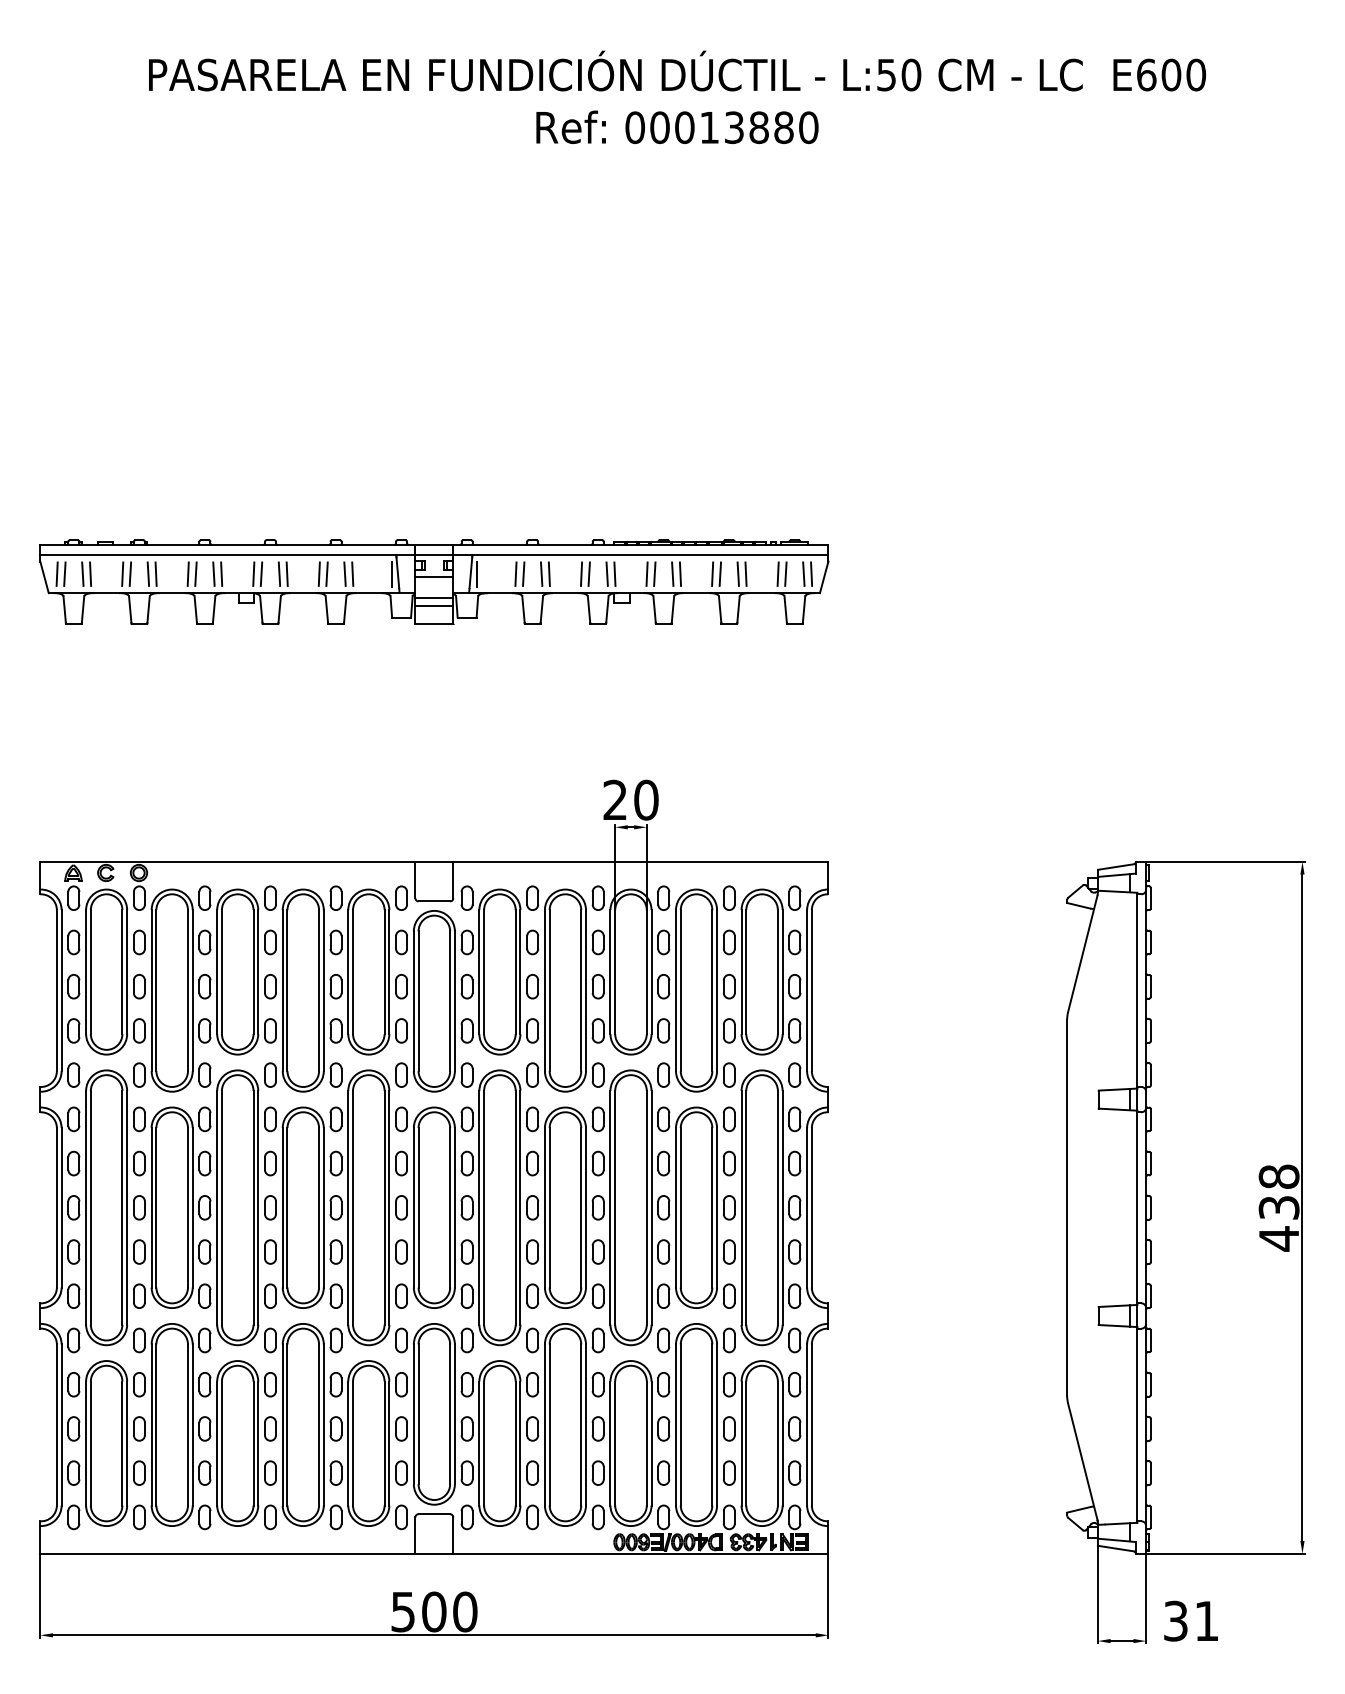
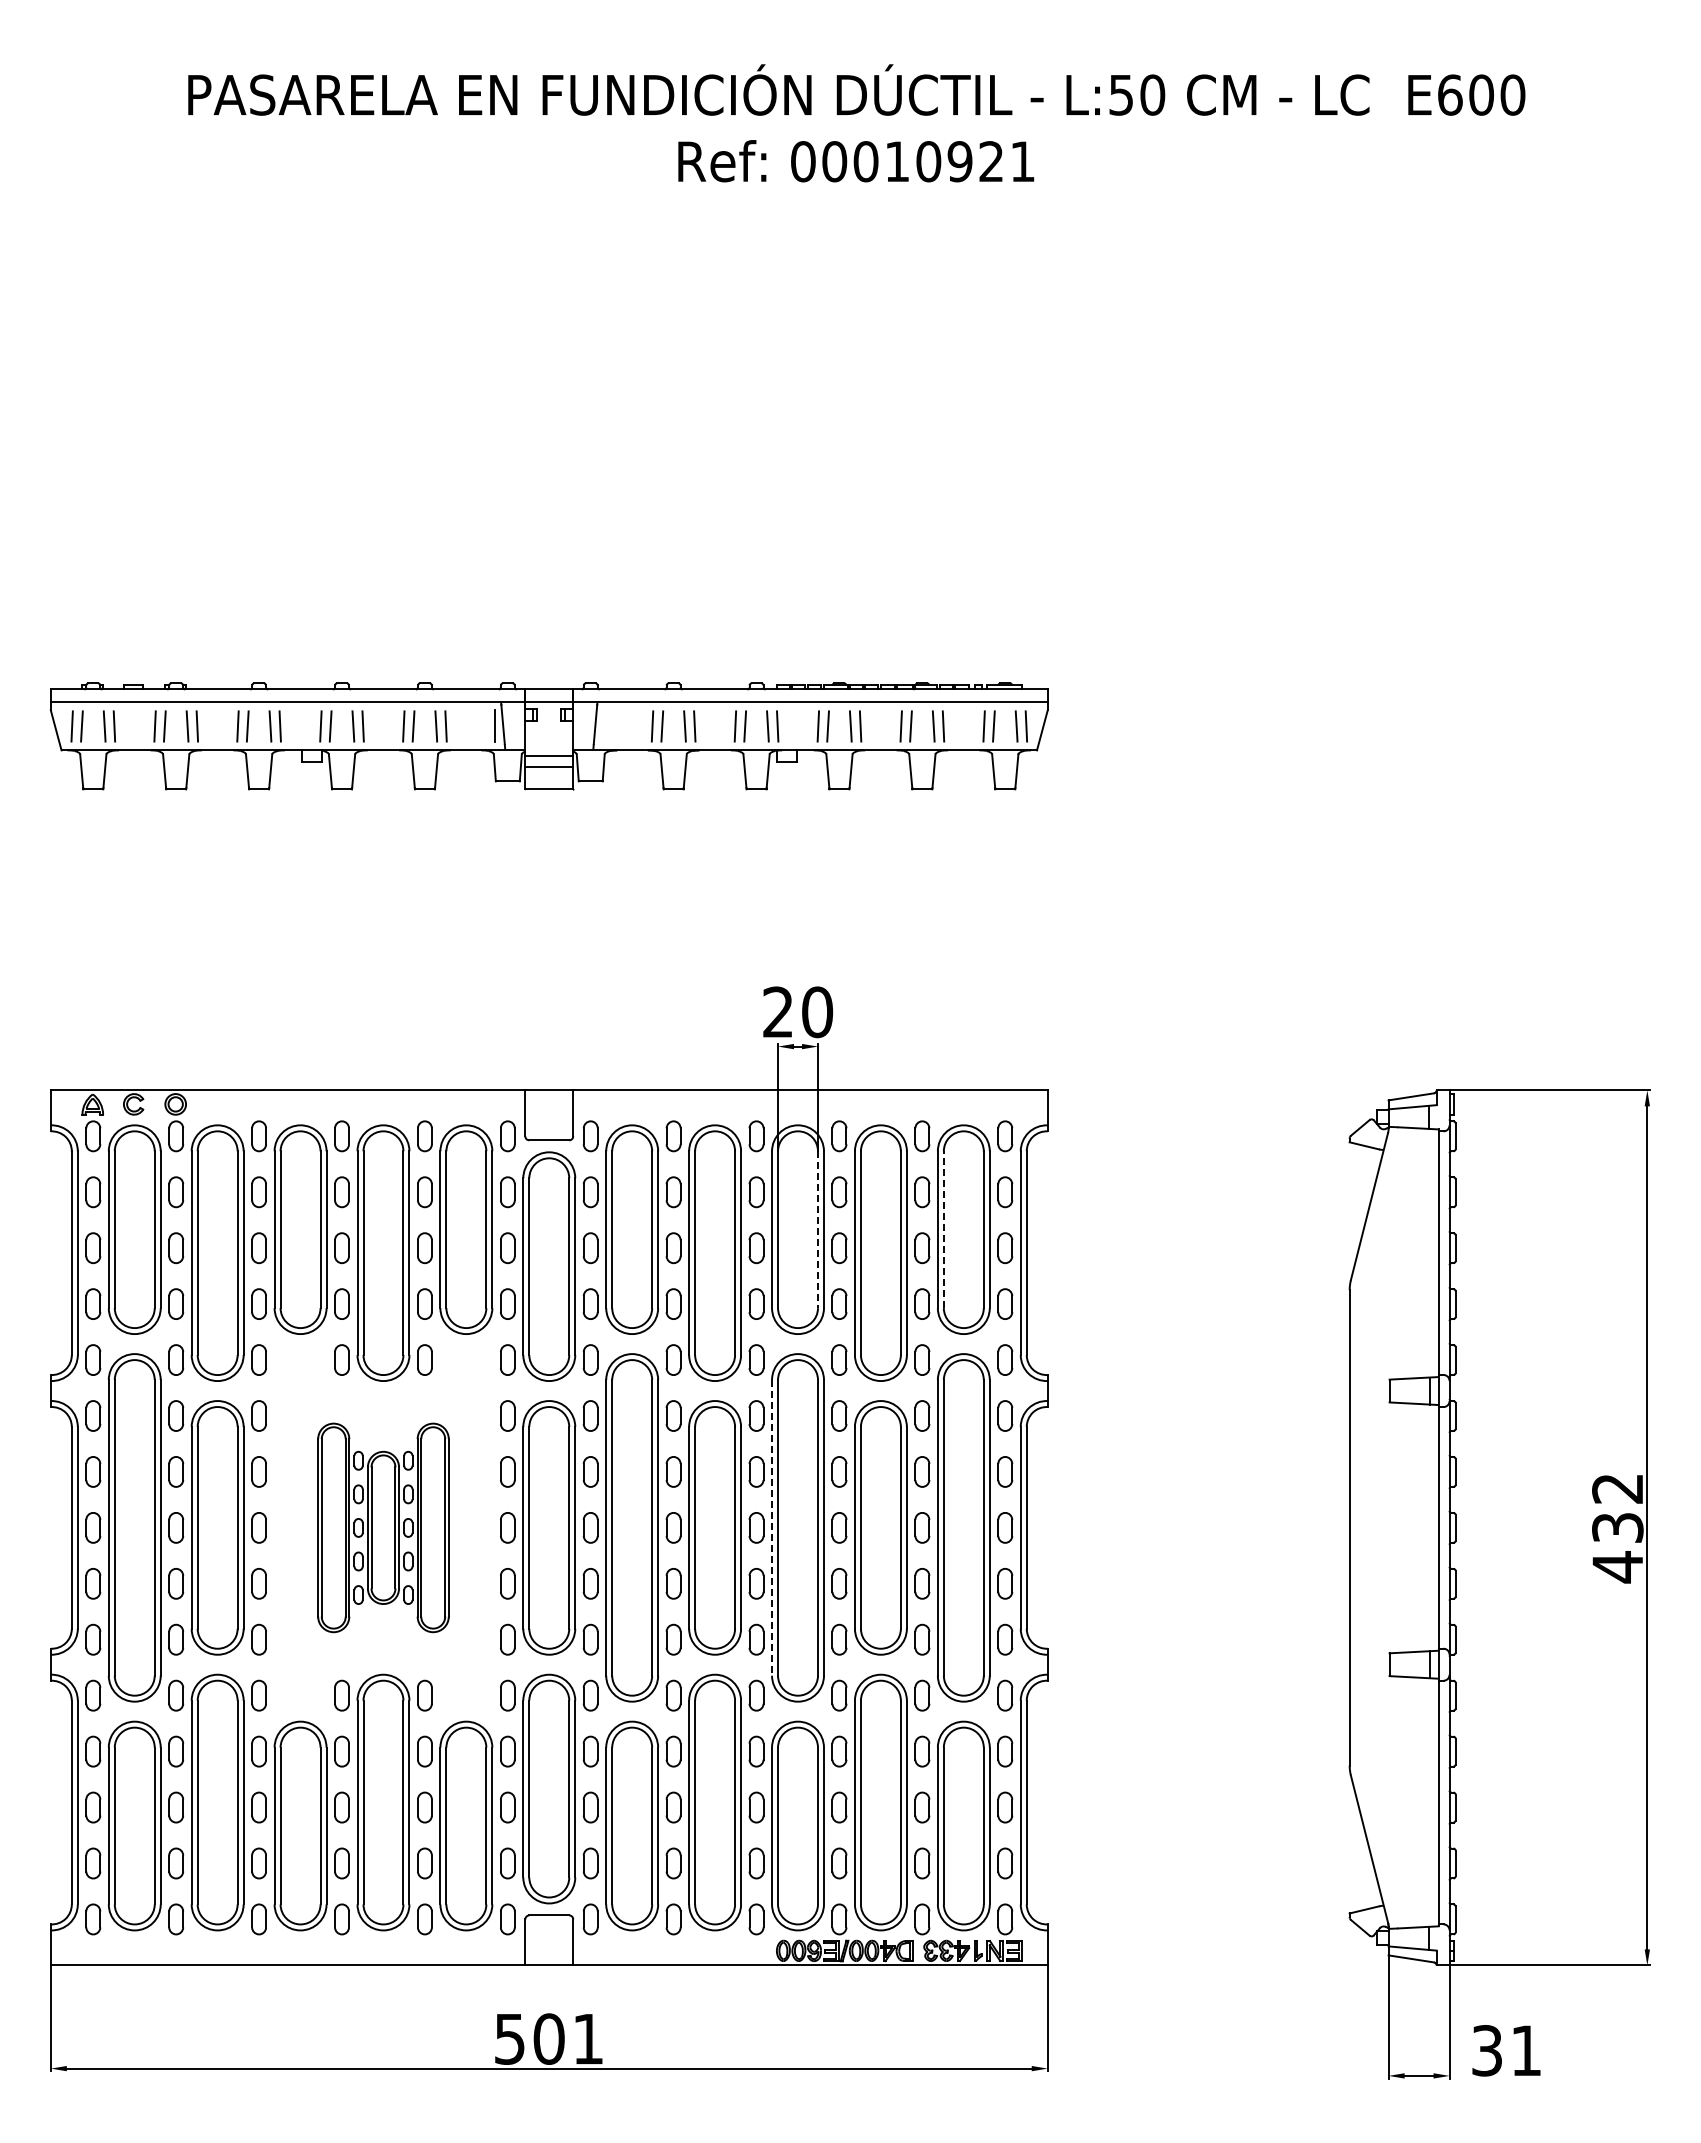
text: (771, 127) -> (975, 161), 00013880 -> 00010921
line: (477, 574) -> (603, 726), removed
line: (434, 576) -> (549, 729), removed
line: (746, 971) -> (943, 1229), solid -> dashed
line: (646, 972) -> (817, 1230), solid -> dashed
text: (1278, 1176) -> (1617, 1488), 438 -> 432
part: (303, 1207) -> (383, 1527), size x0.6
line: (610, 1207) -> (772, 1527), solid -> dashed
text: (465, 1611) -> (588, 2038), 500 -> 501

